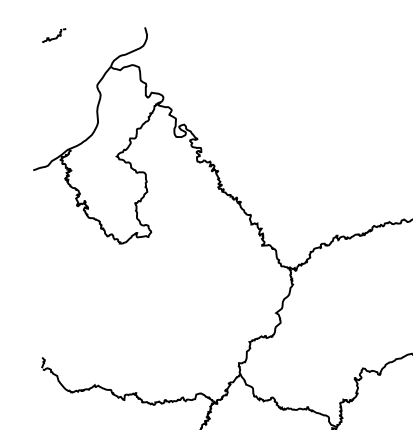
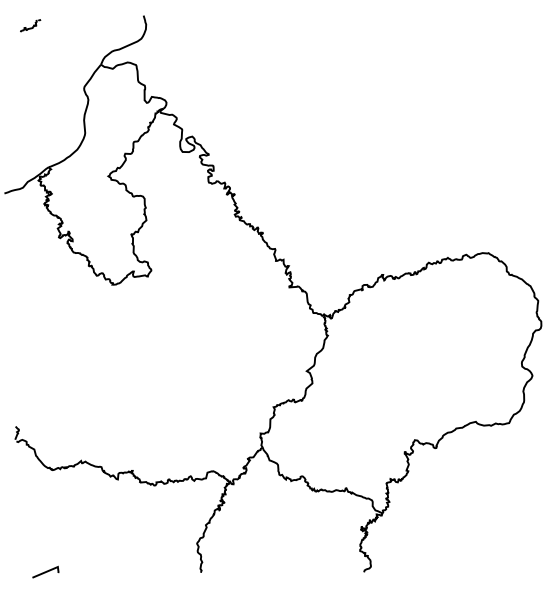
part: (54, 35) -> (30, 25), size x0.7

